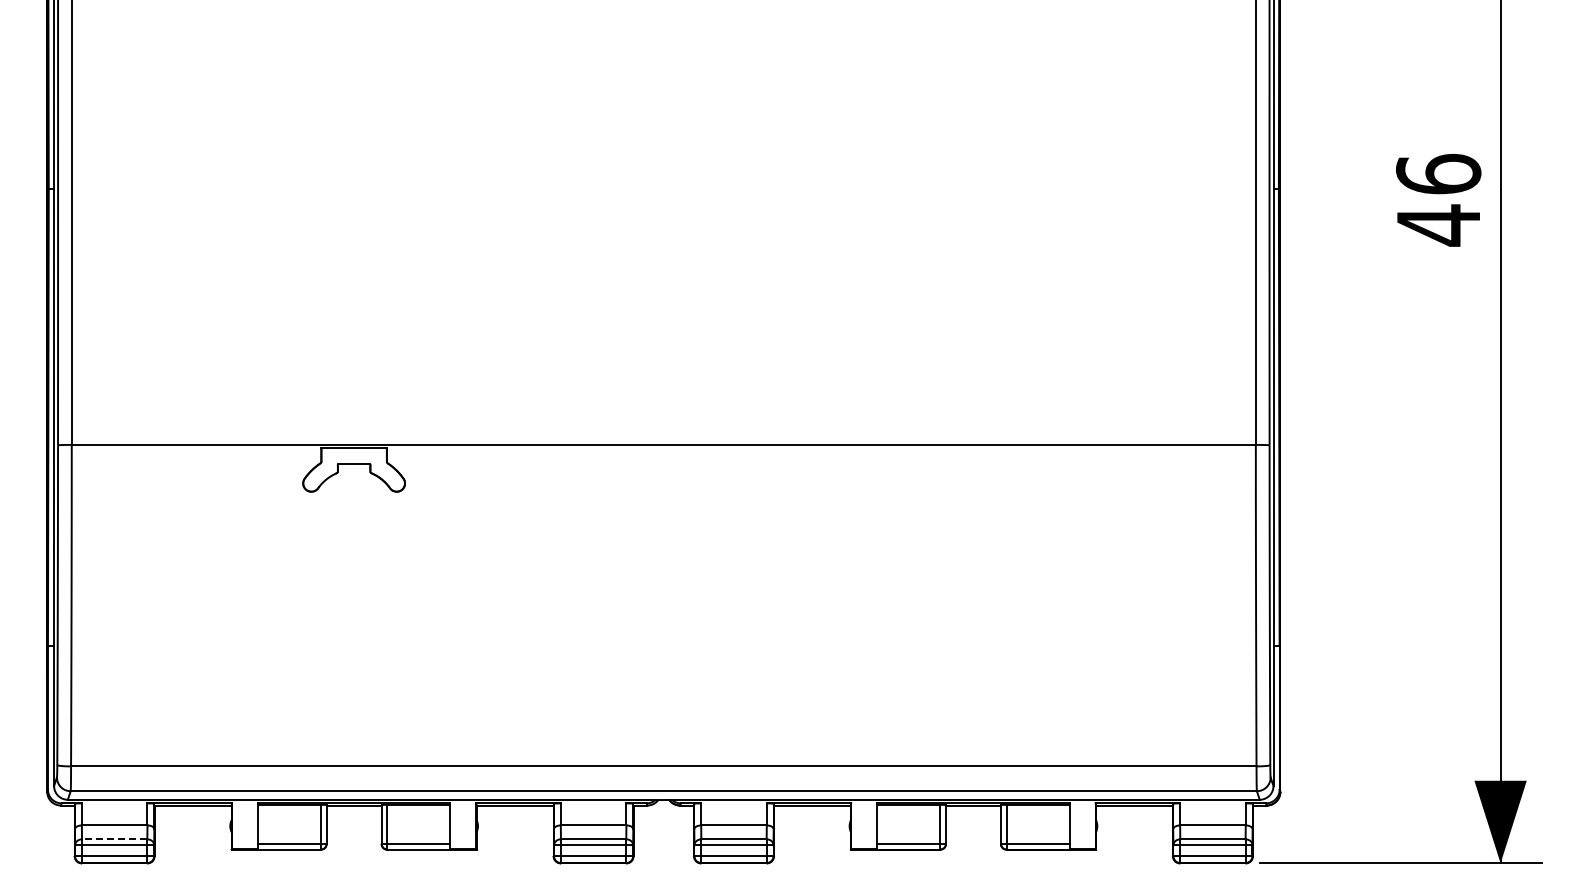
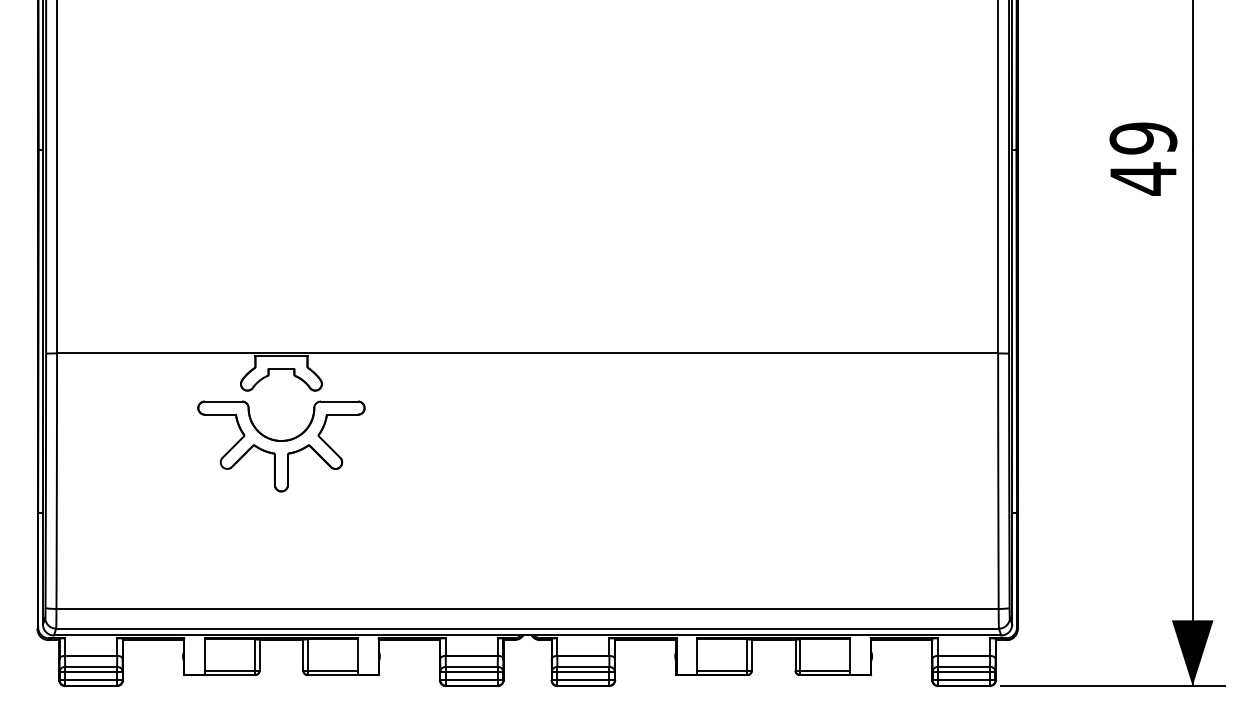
text: (1438, 174) -> (1143, 138), 46 -> 49
part: (353, 561) -> (280, 446), added
line: (114, 839) -> (90, 667), dashed -> solid

